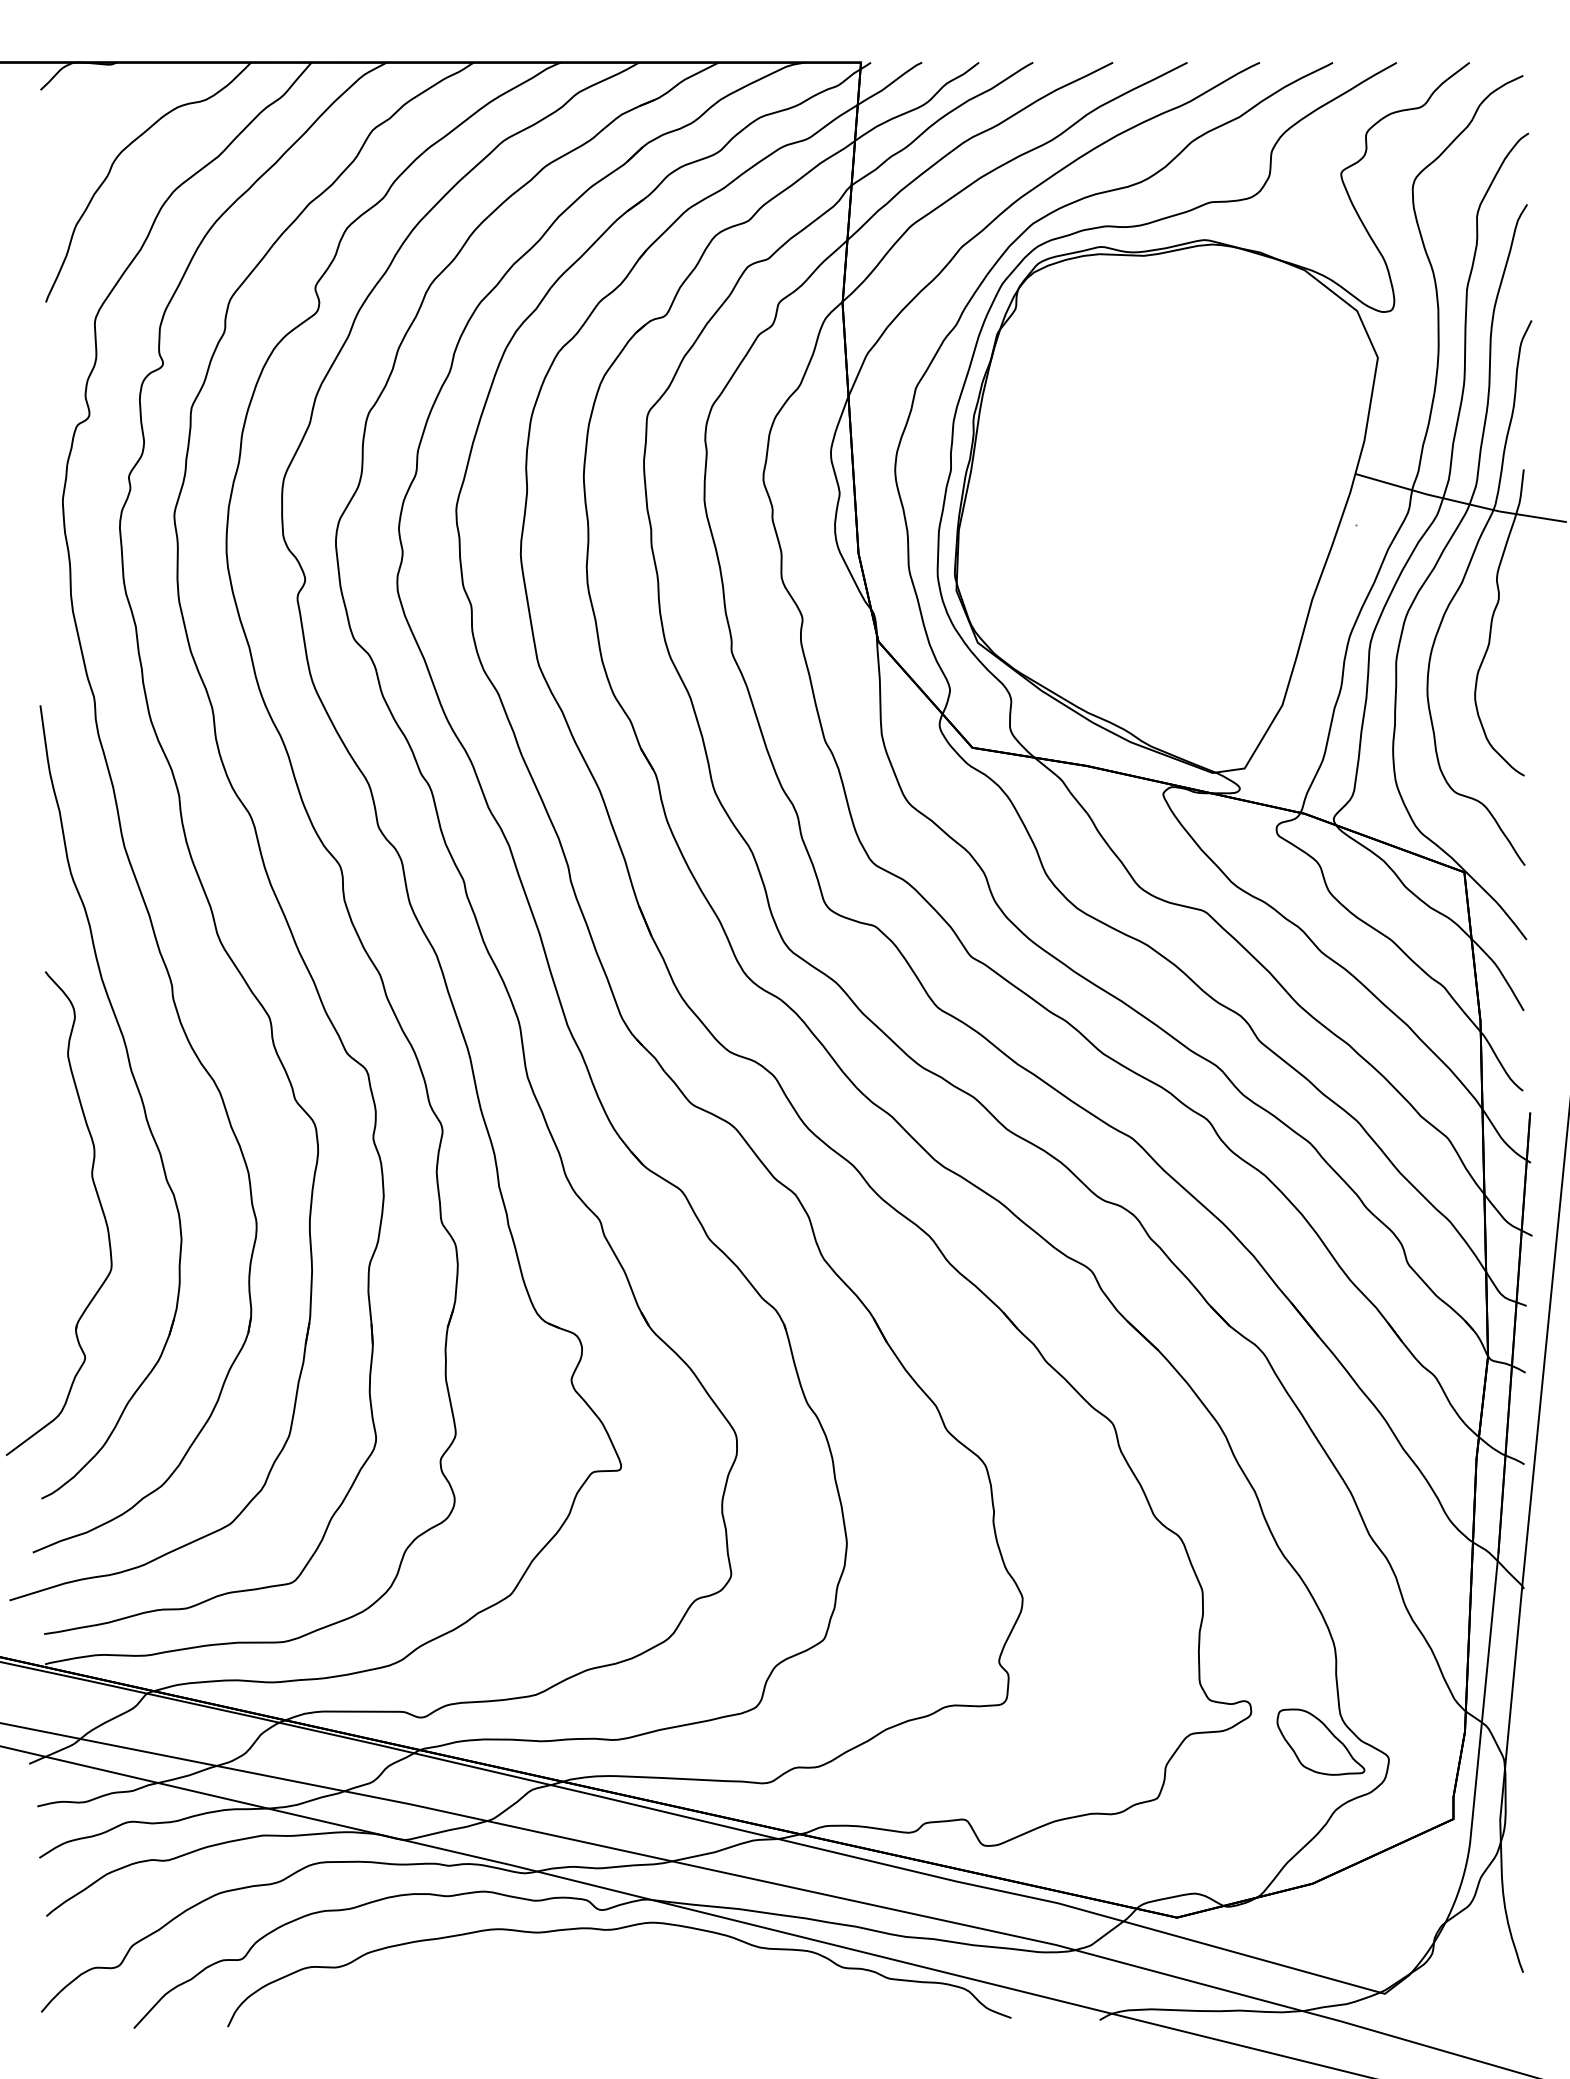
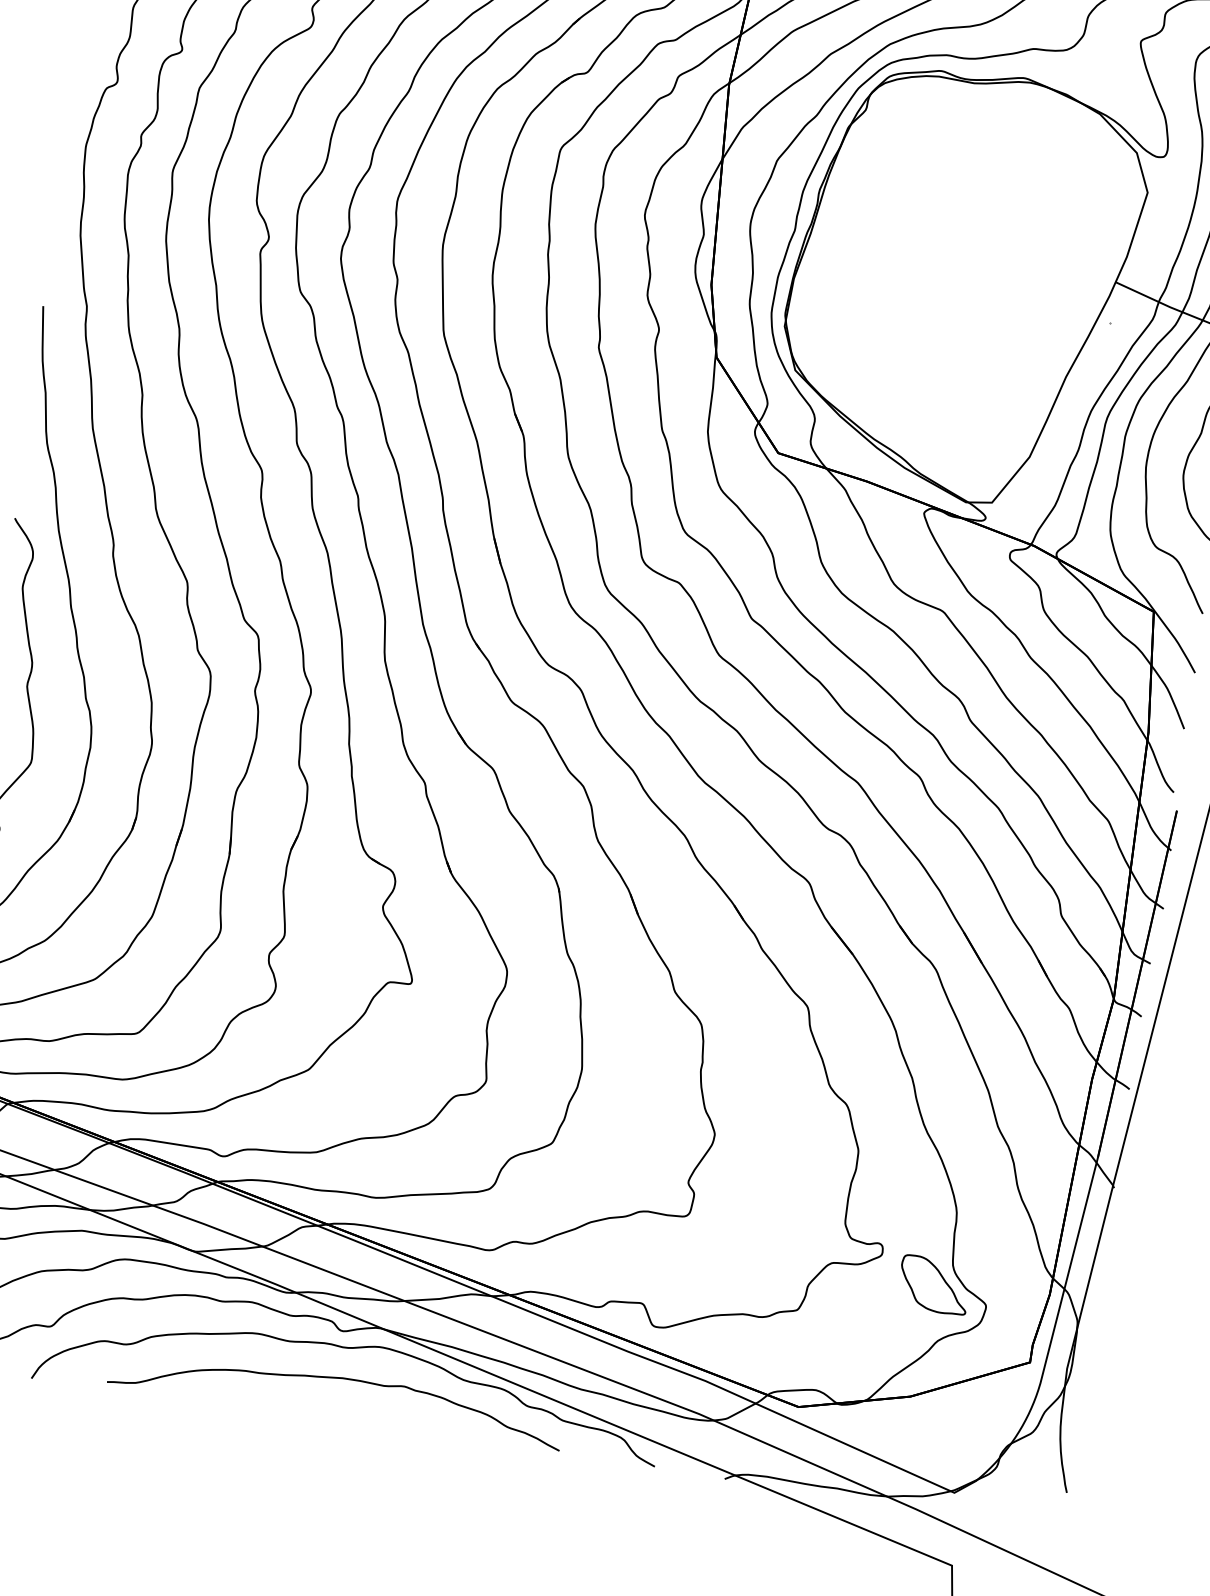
curve: (606, 1969) -> (339, 1378), added

